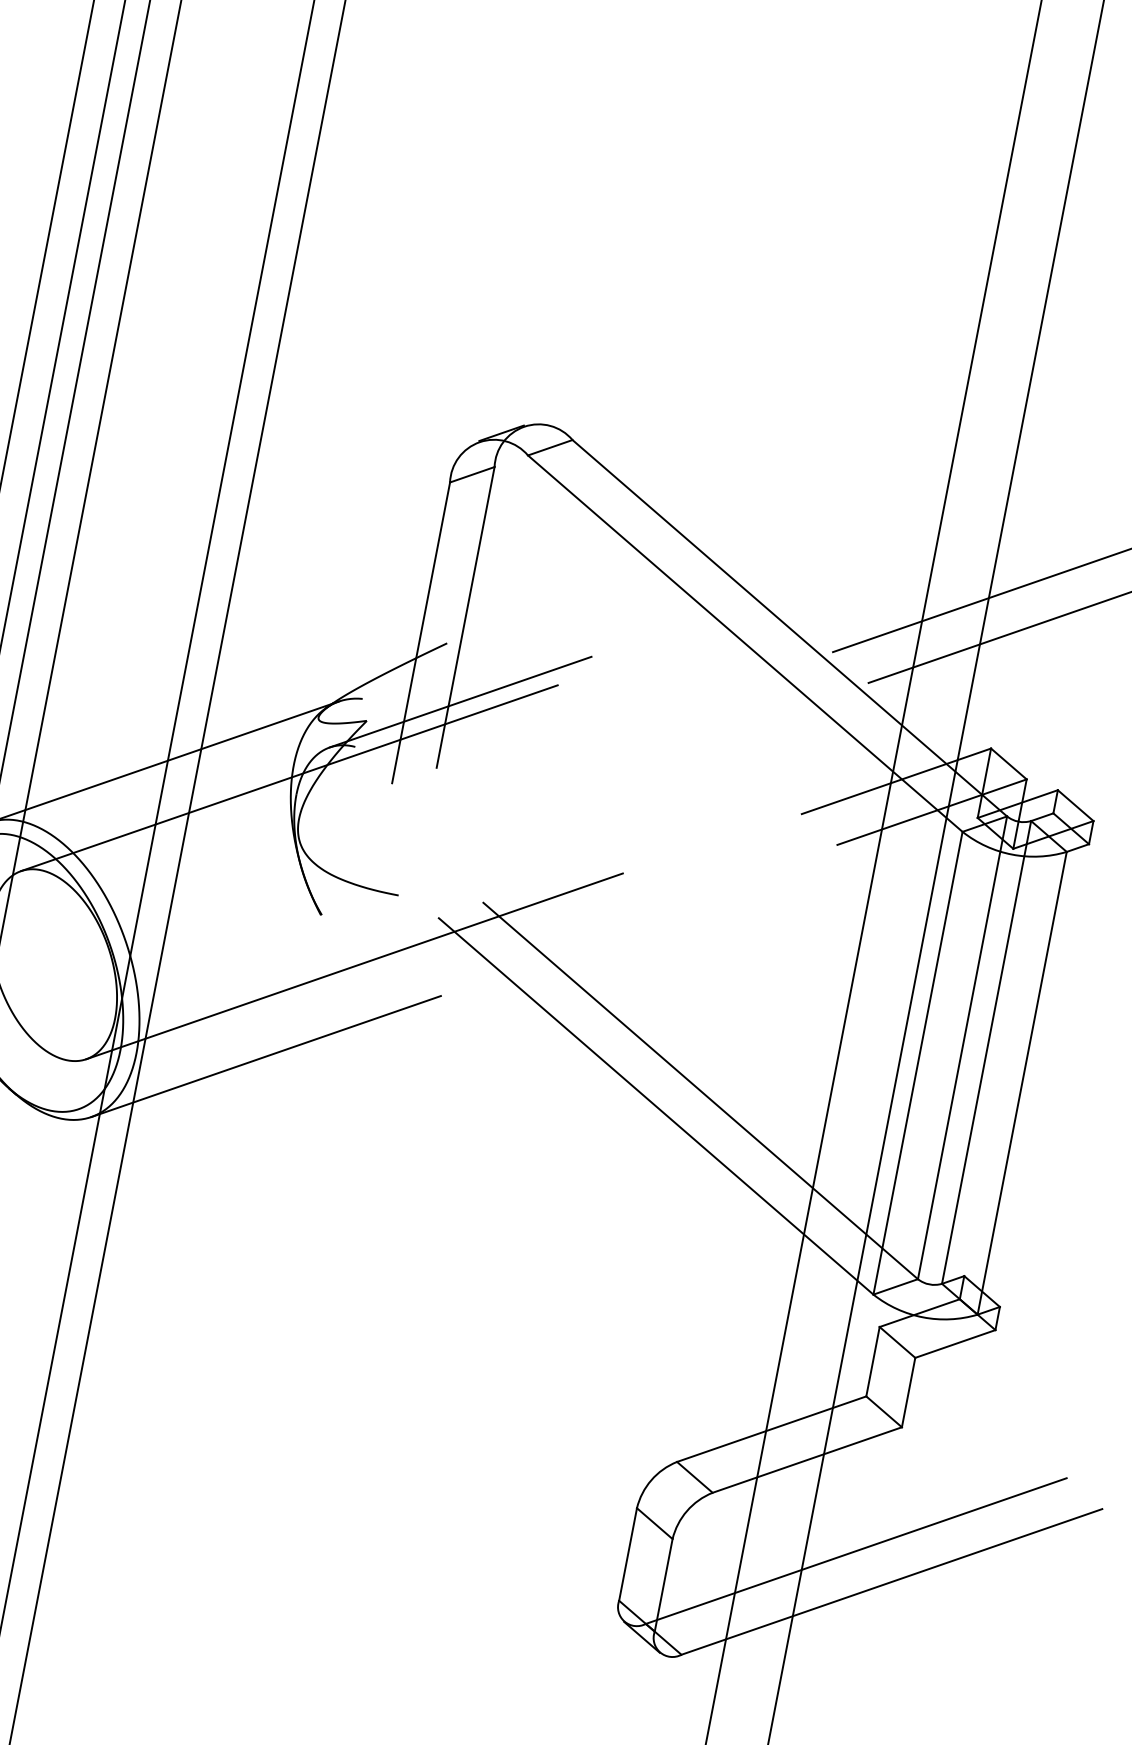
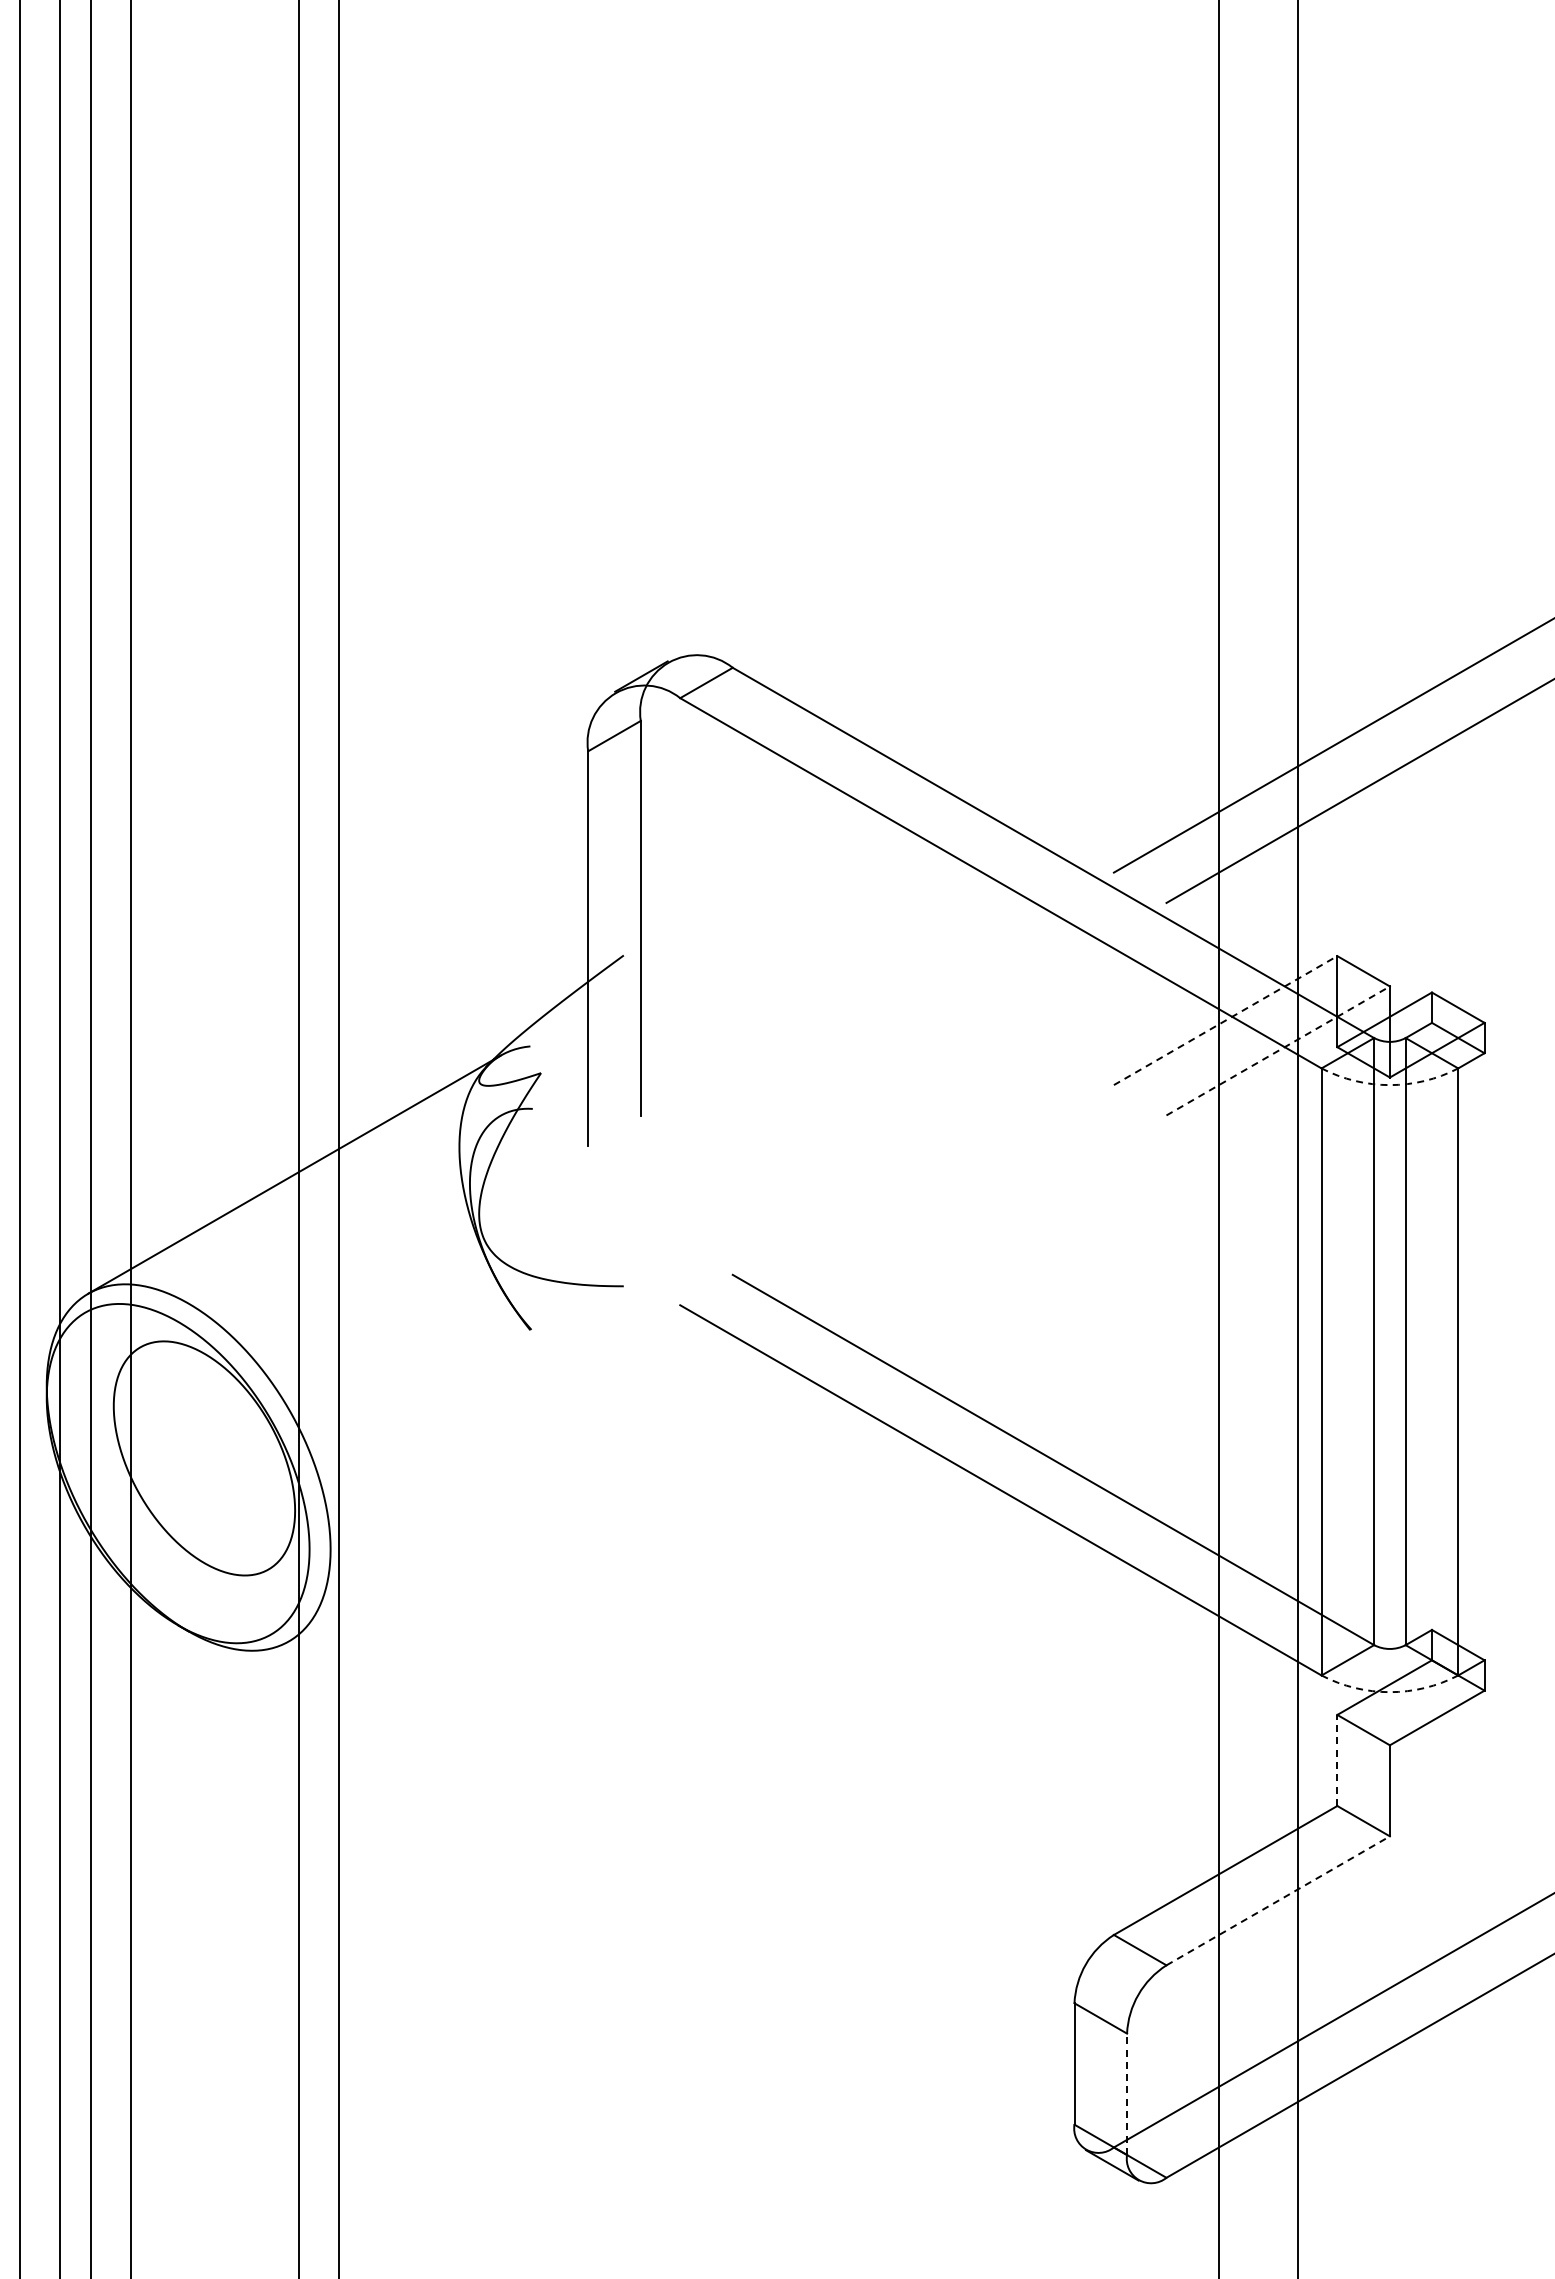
line: (460, 701) -> (654, 1026), removed
line: (289, 778) -> (456, 1164), removed
line: (896, 781) -> (1225, 1020), solid -> dashed
line: (932, 811) -> (1278, 1050), solid -> dashed
arc: (1011, 854) -> (1389, 1085), solid -> dashed
line: (354, 966) -> (585, 1386), removed
line: (266, 1056) -> (495, 1522), removed
arc: (922, 1317) -> (1389, 1692), solid -> dashed
line: (873, 1361) -> (1337, 1760), solid -> dashed
line: (807, 1459) -> (1278, 1900), solid -> dashed
line: (664, 1585) -> (1127, 2094), solid -> dashed

